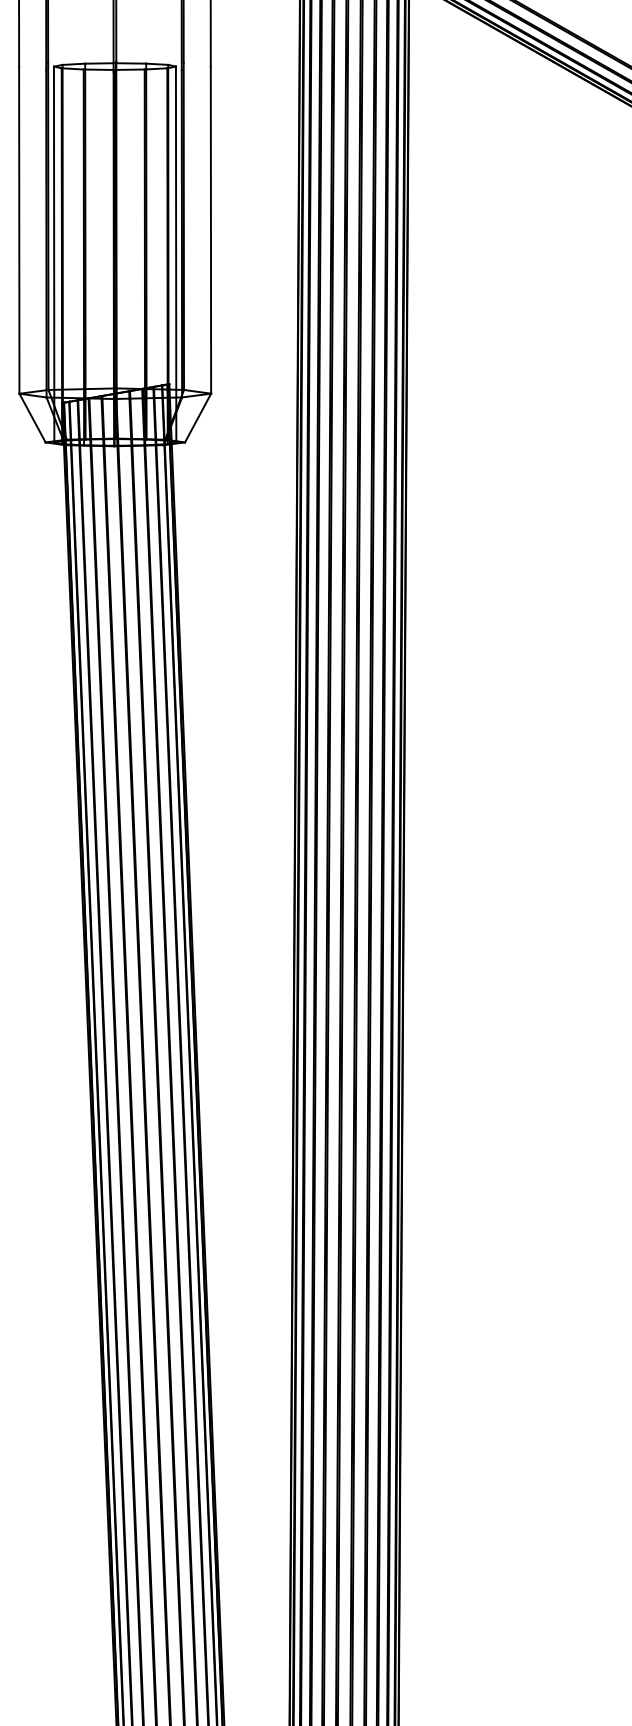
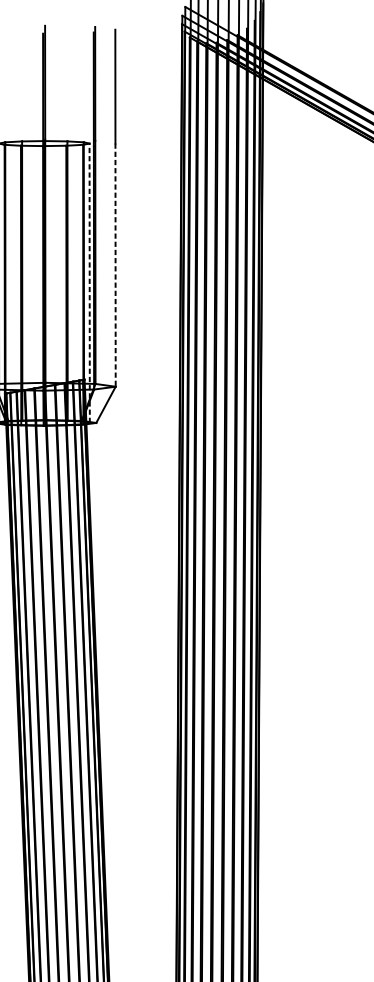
line: (210, 230) -> (115, 265), solid -> dashed
line: (176, 254) -> (89, 283), solid -> dashed

